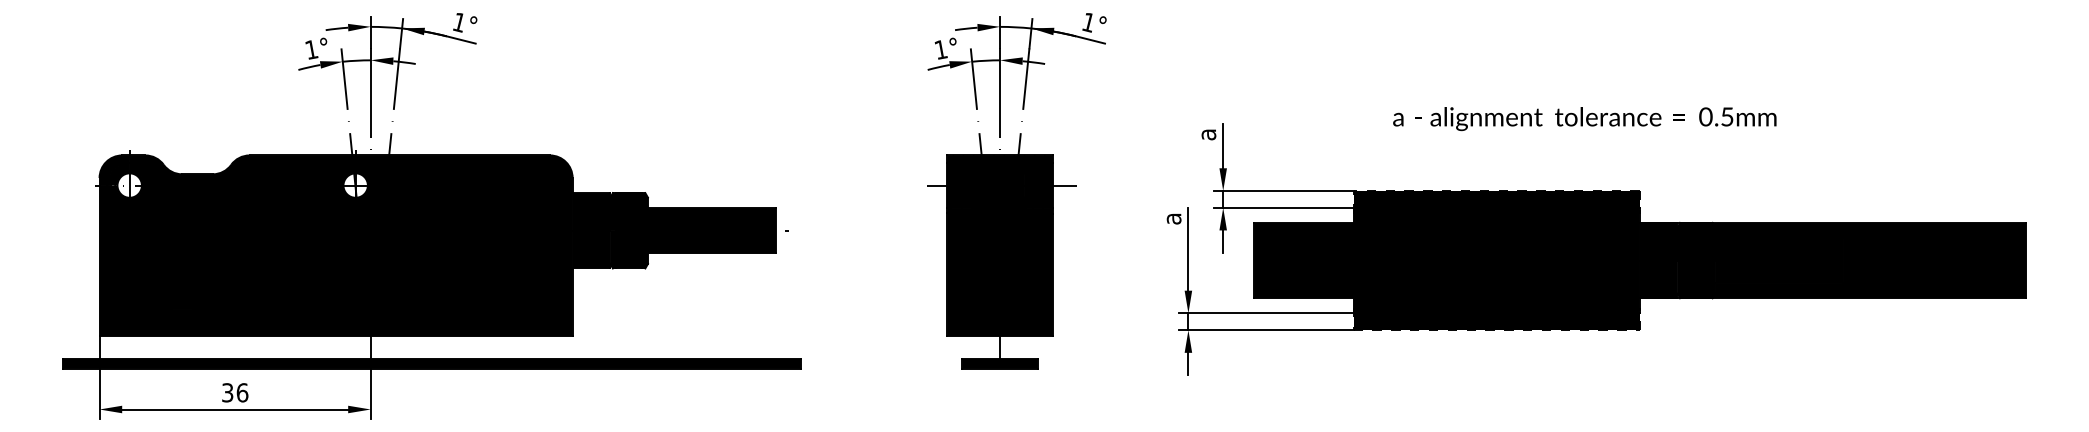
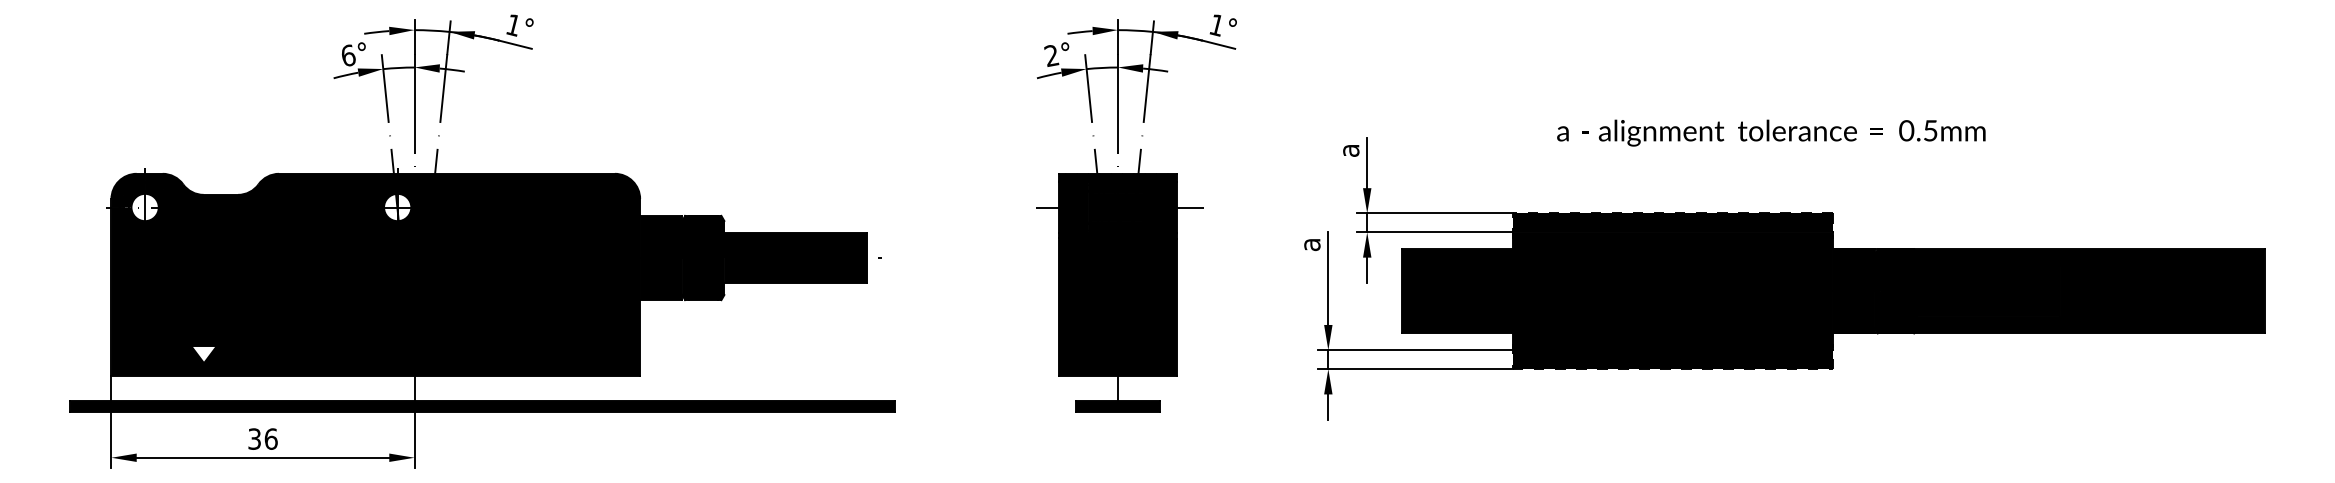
text: (311, 49) -> (348, 55), 1° -> 6°
text: (940, 49) -> (1051, 55), 1° -> 2°
fill: (182, 316) -> (204, 353), removed

